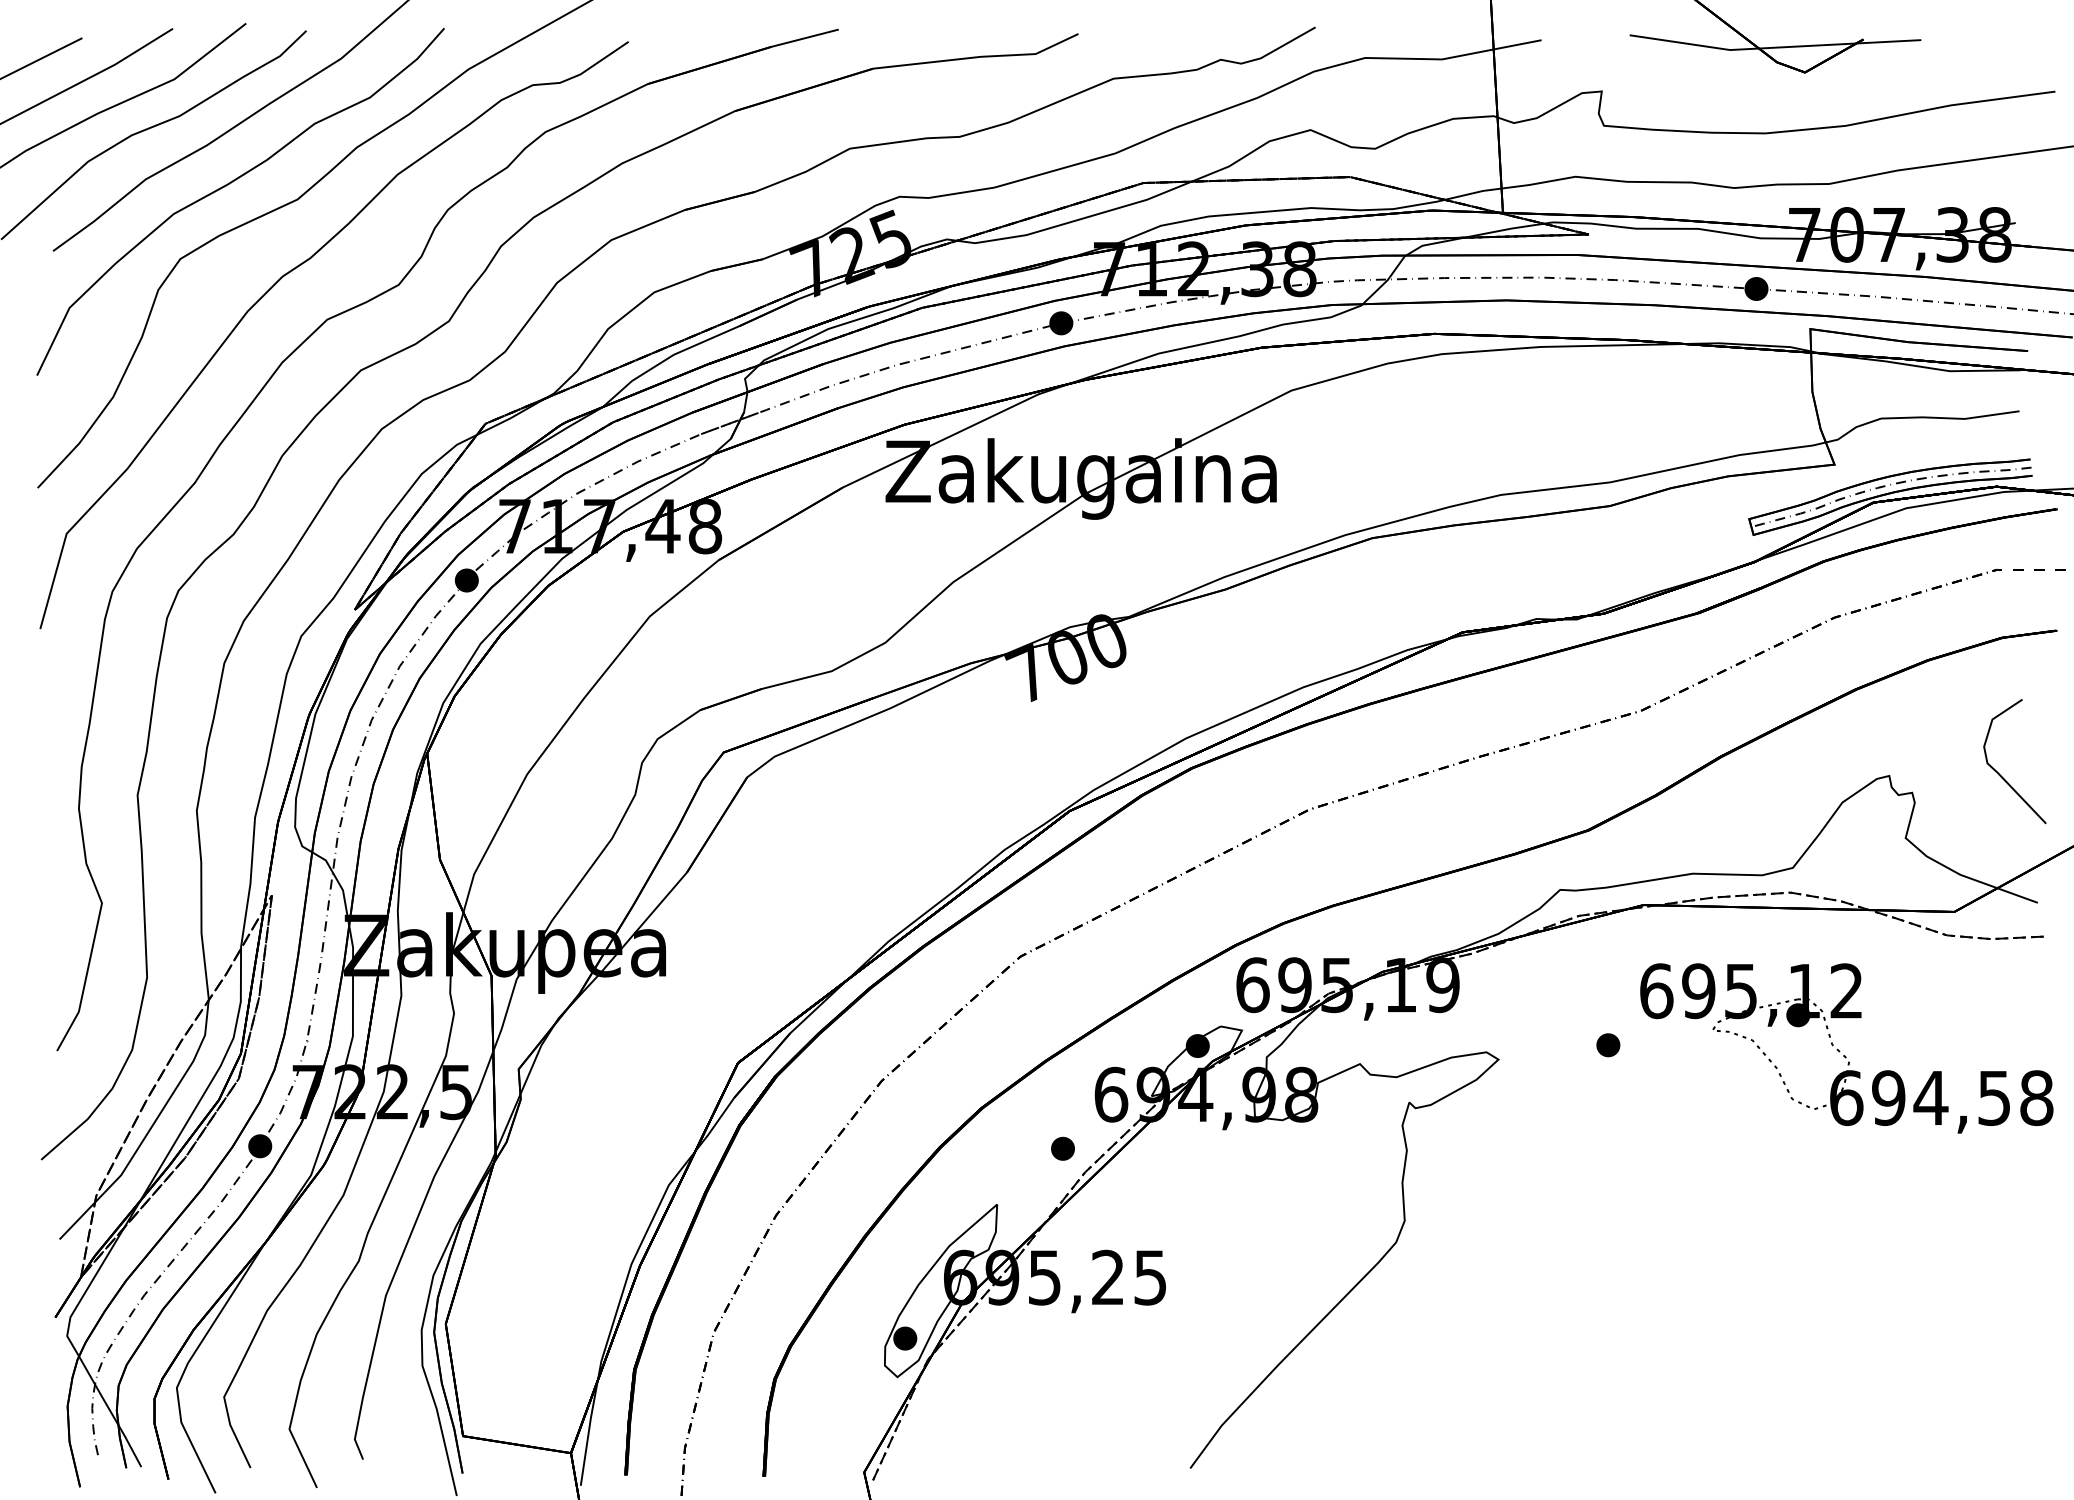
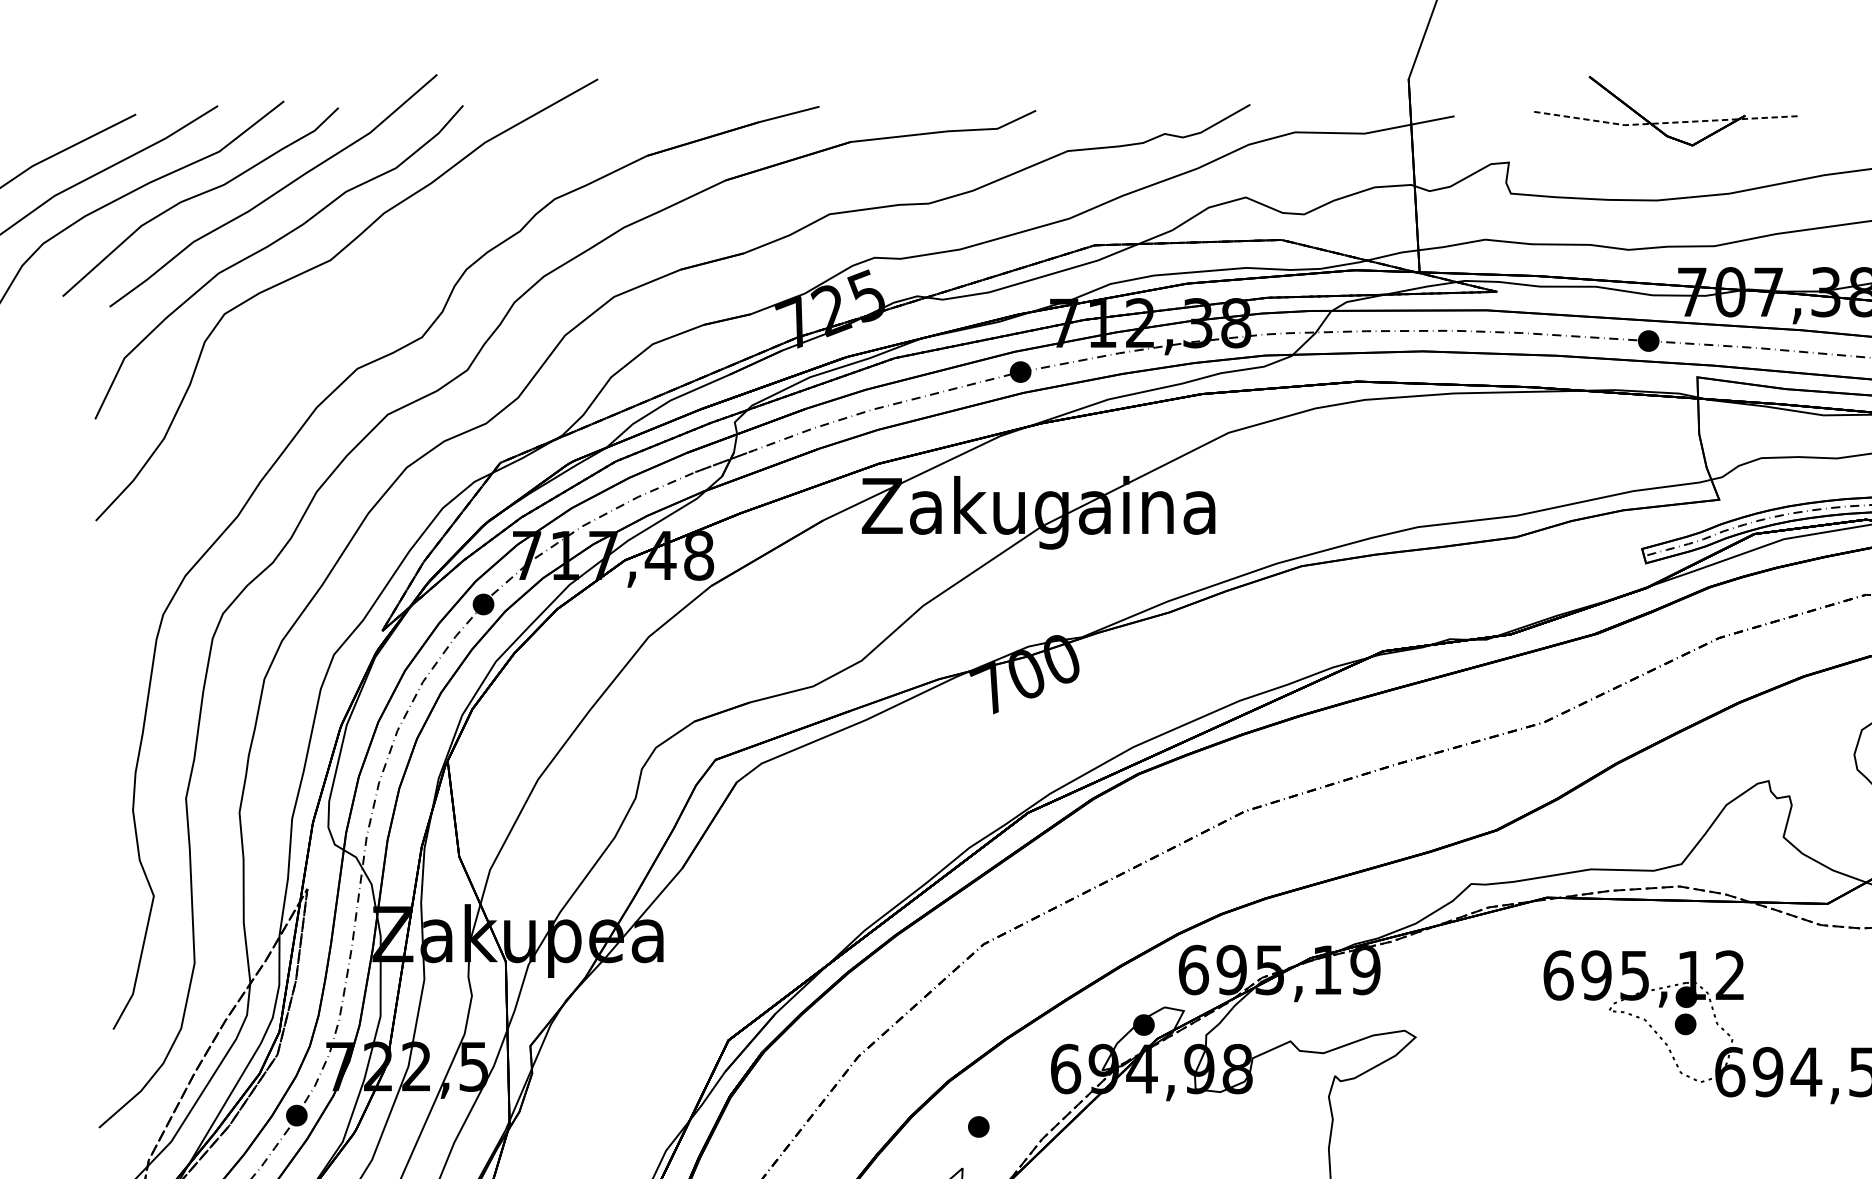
line: (1774, 47) -> (1664, 122), solid -> dashed
curve: (292, 271) -> (326, 325), removed
part: (1608, 1045) -> (1685, 1024), moved
part: (1062, 1148) -> (978, 1126), moved

